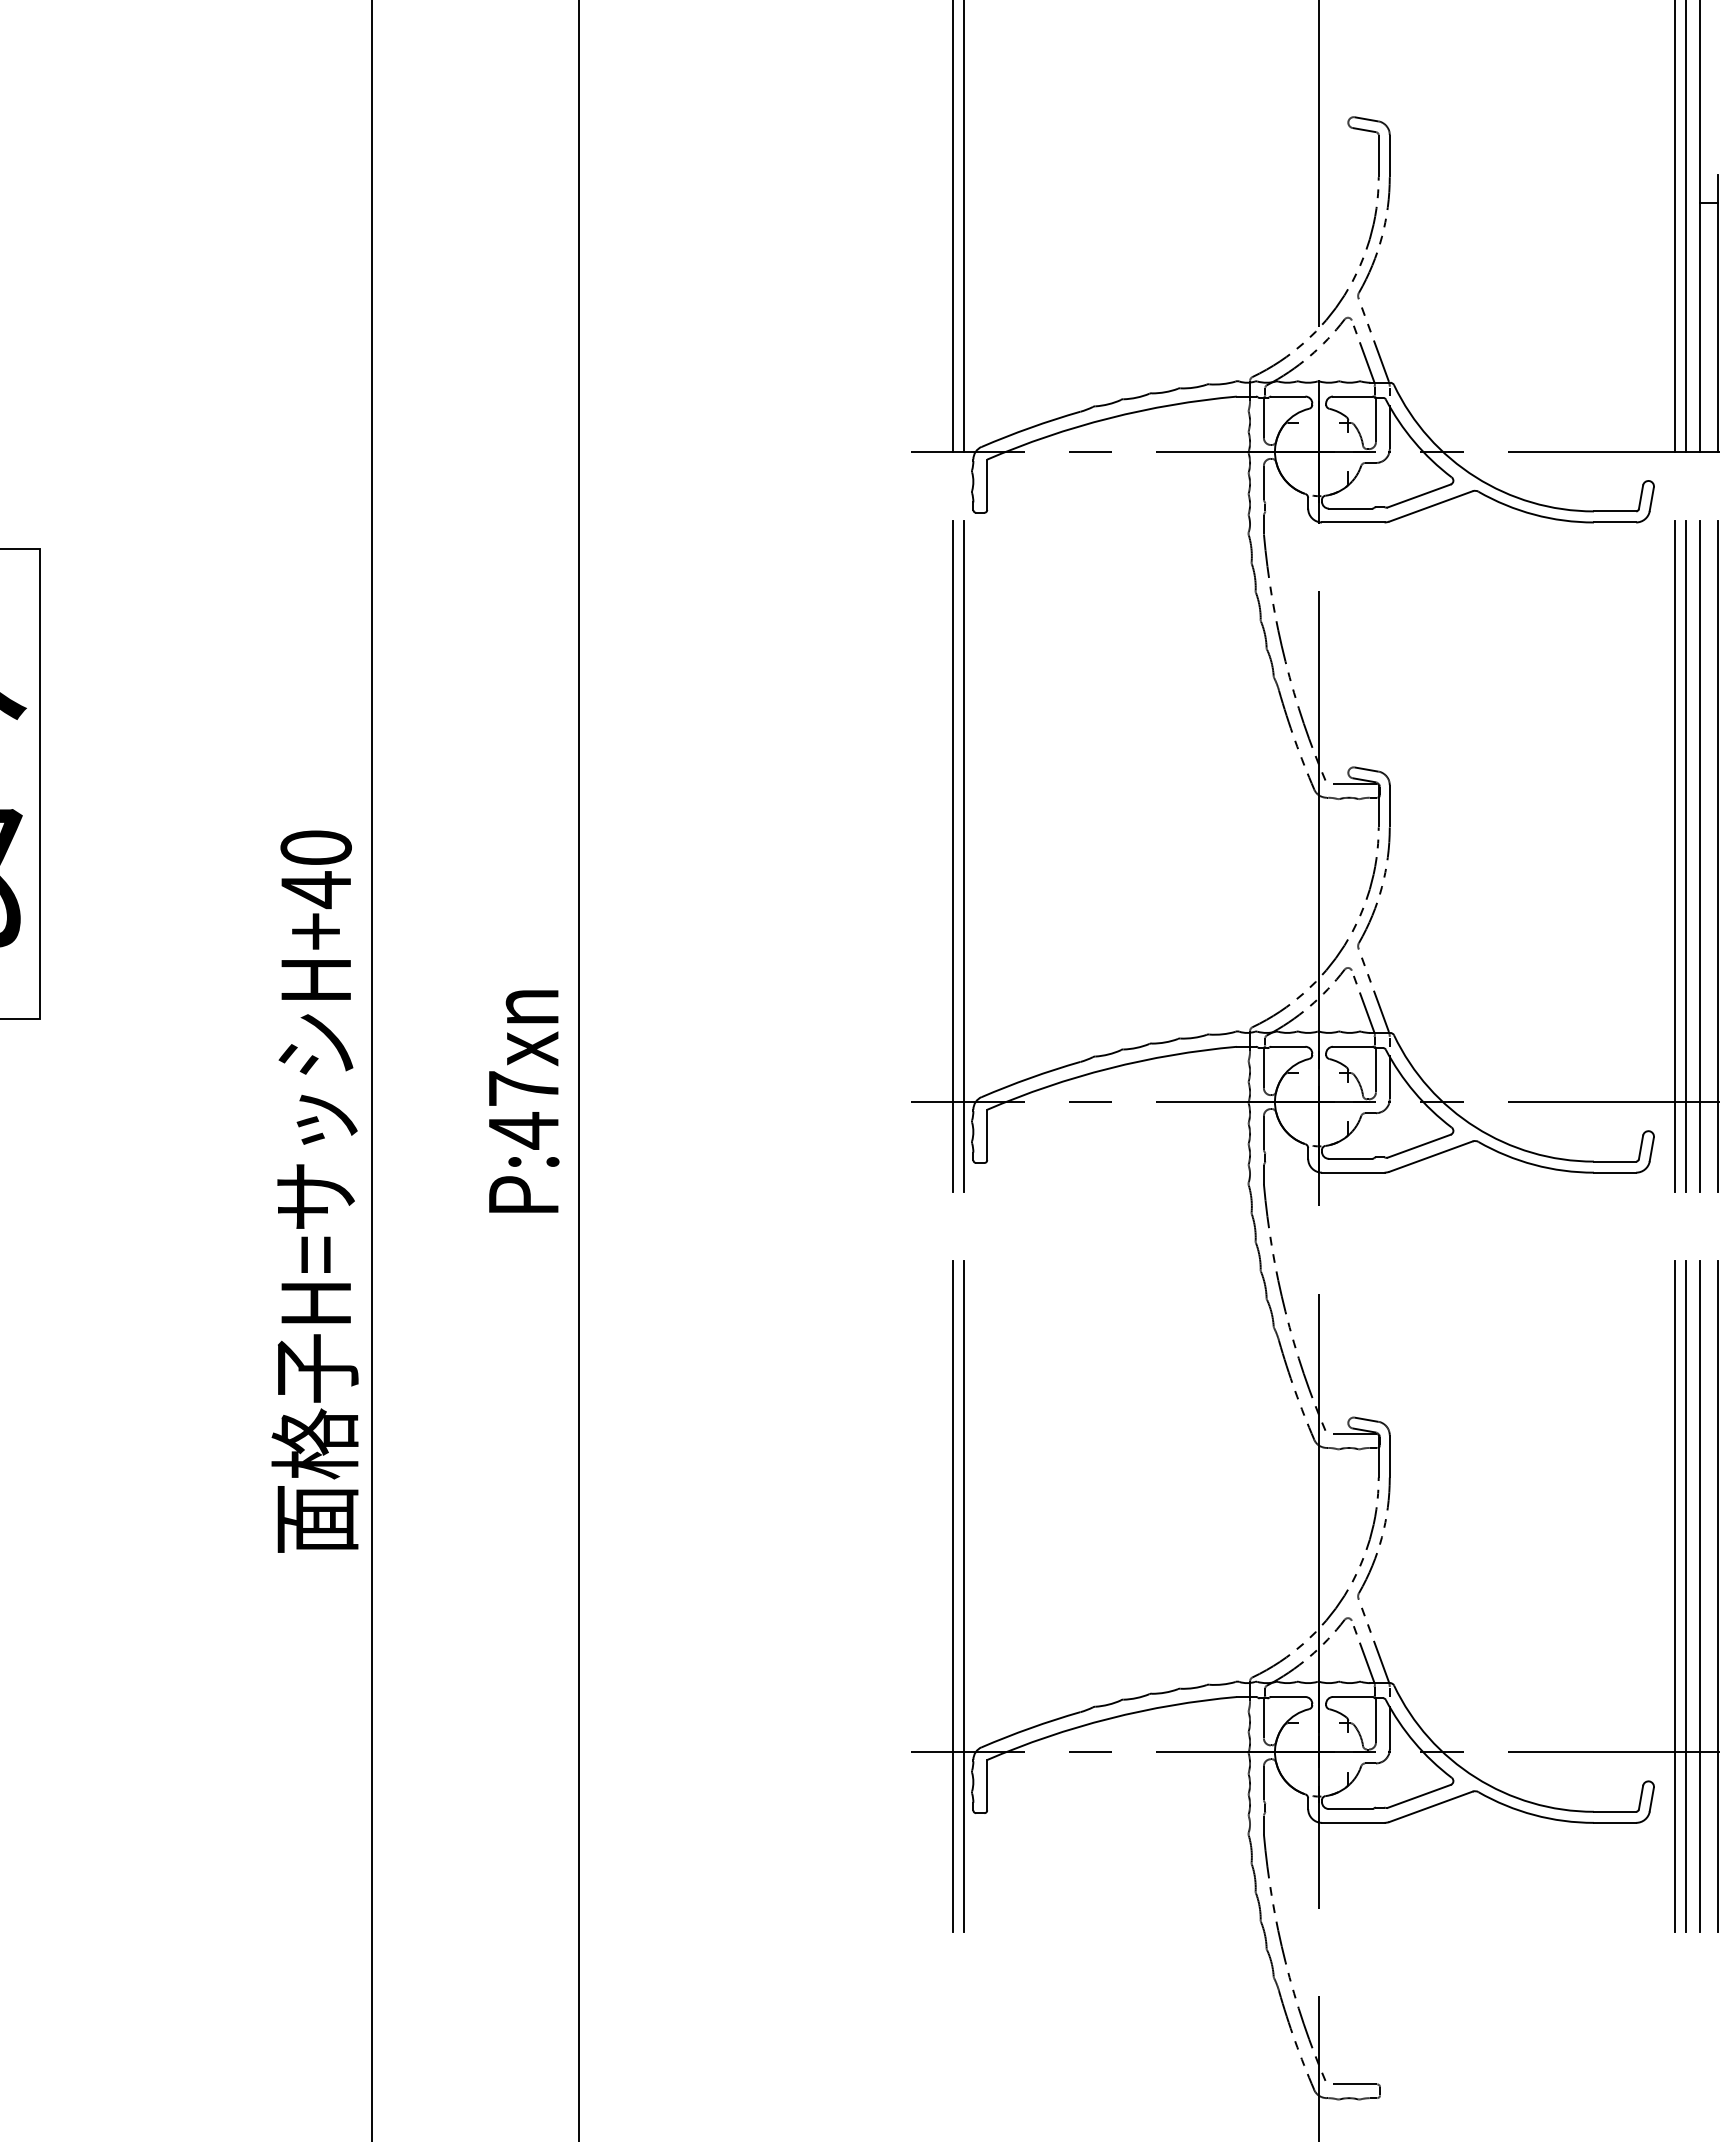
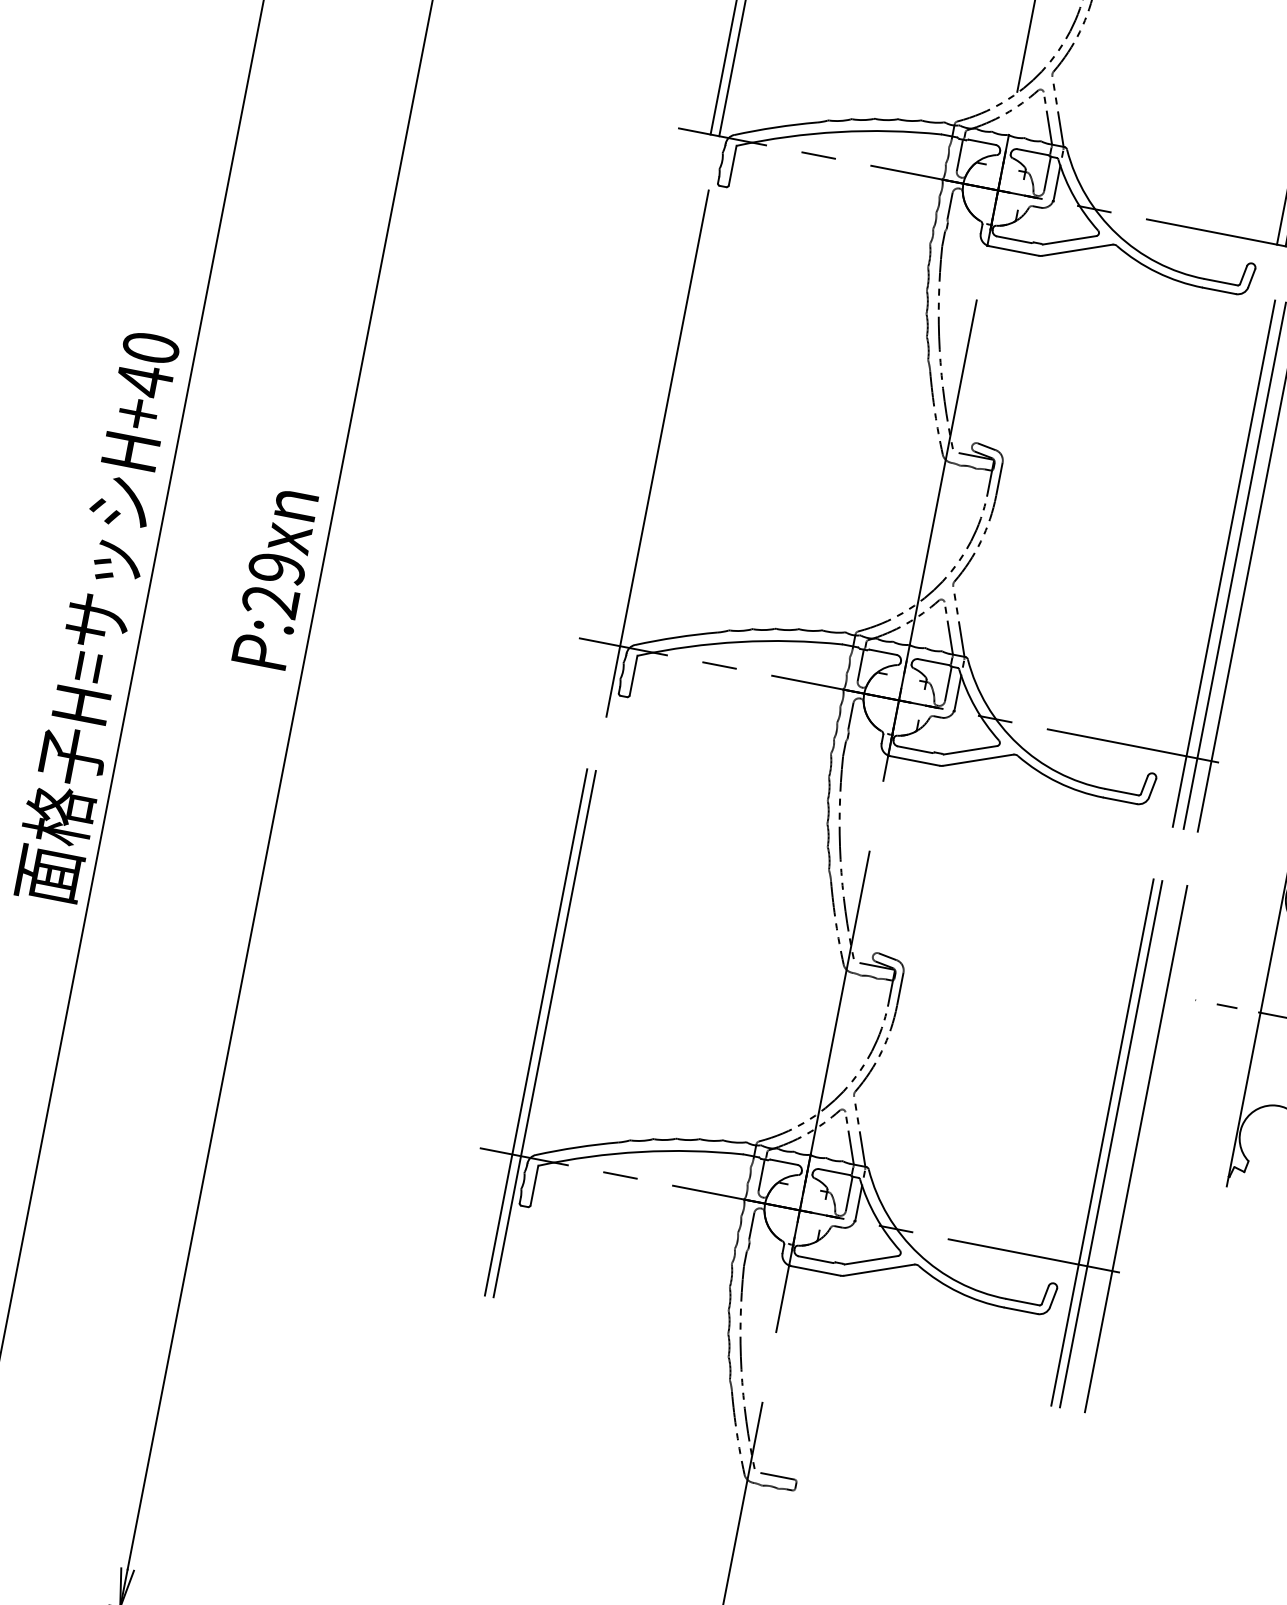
line: (952, 856) -> (648, 451), removed
line: (1674, 856) -> (1215, 561), removed
text: (523, 1110) -> (273, 585), P:47xn -> P:29xn
line: (1699, 1596) -> (1121, 1146), removed

